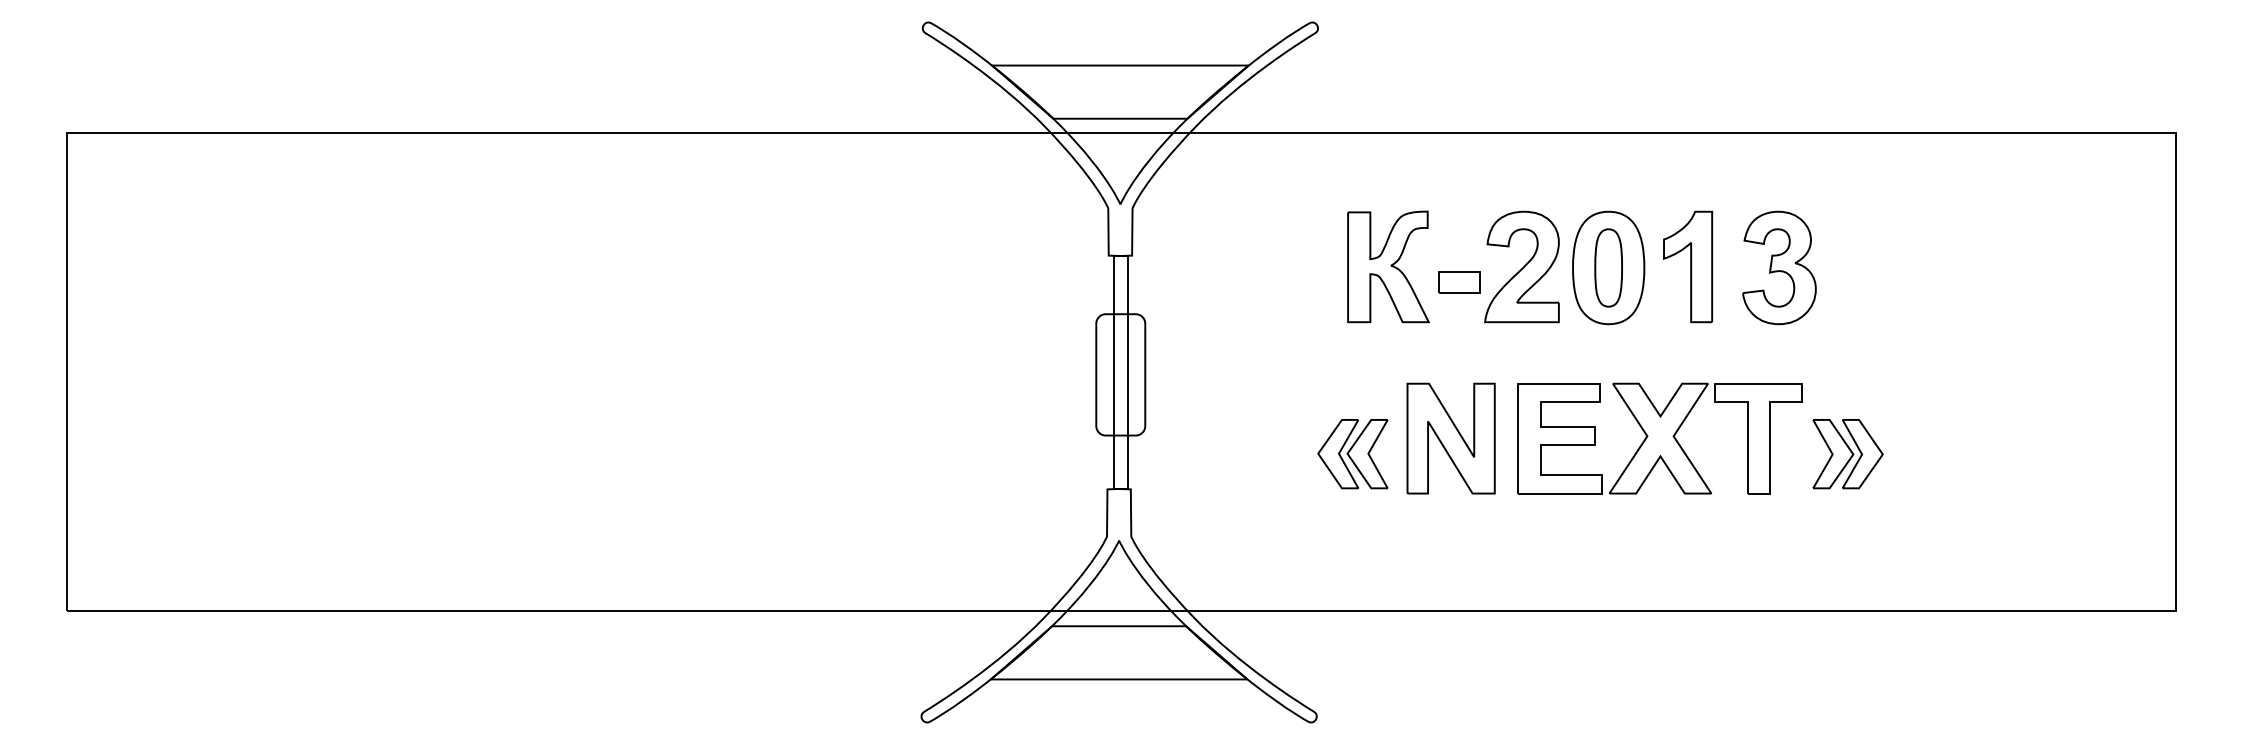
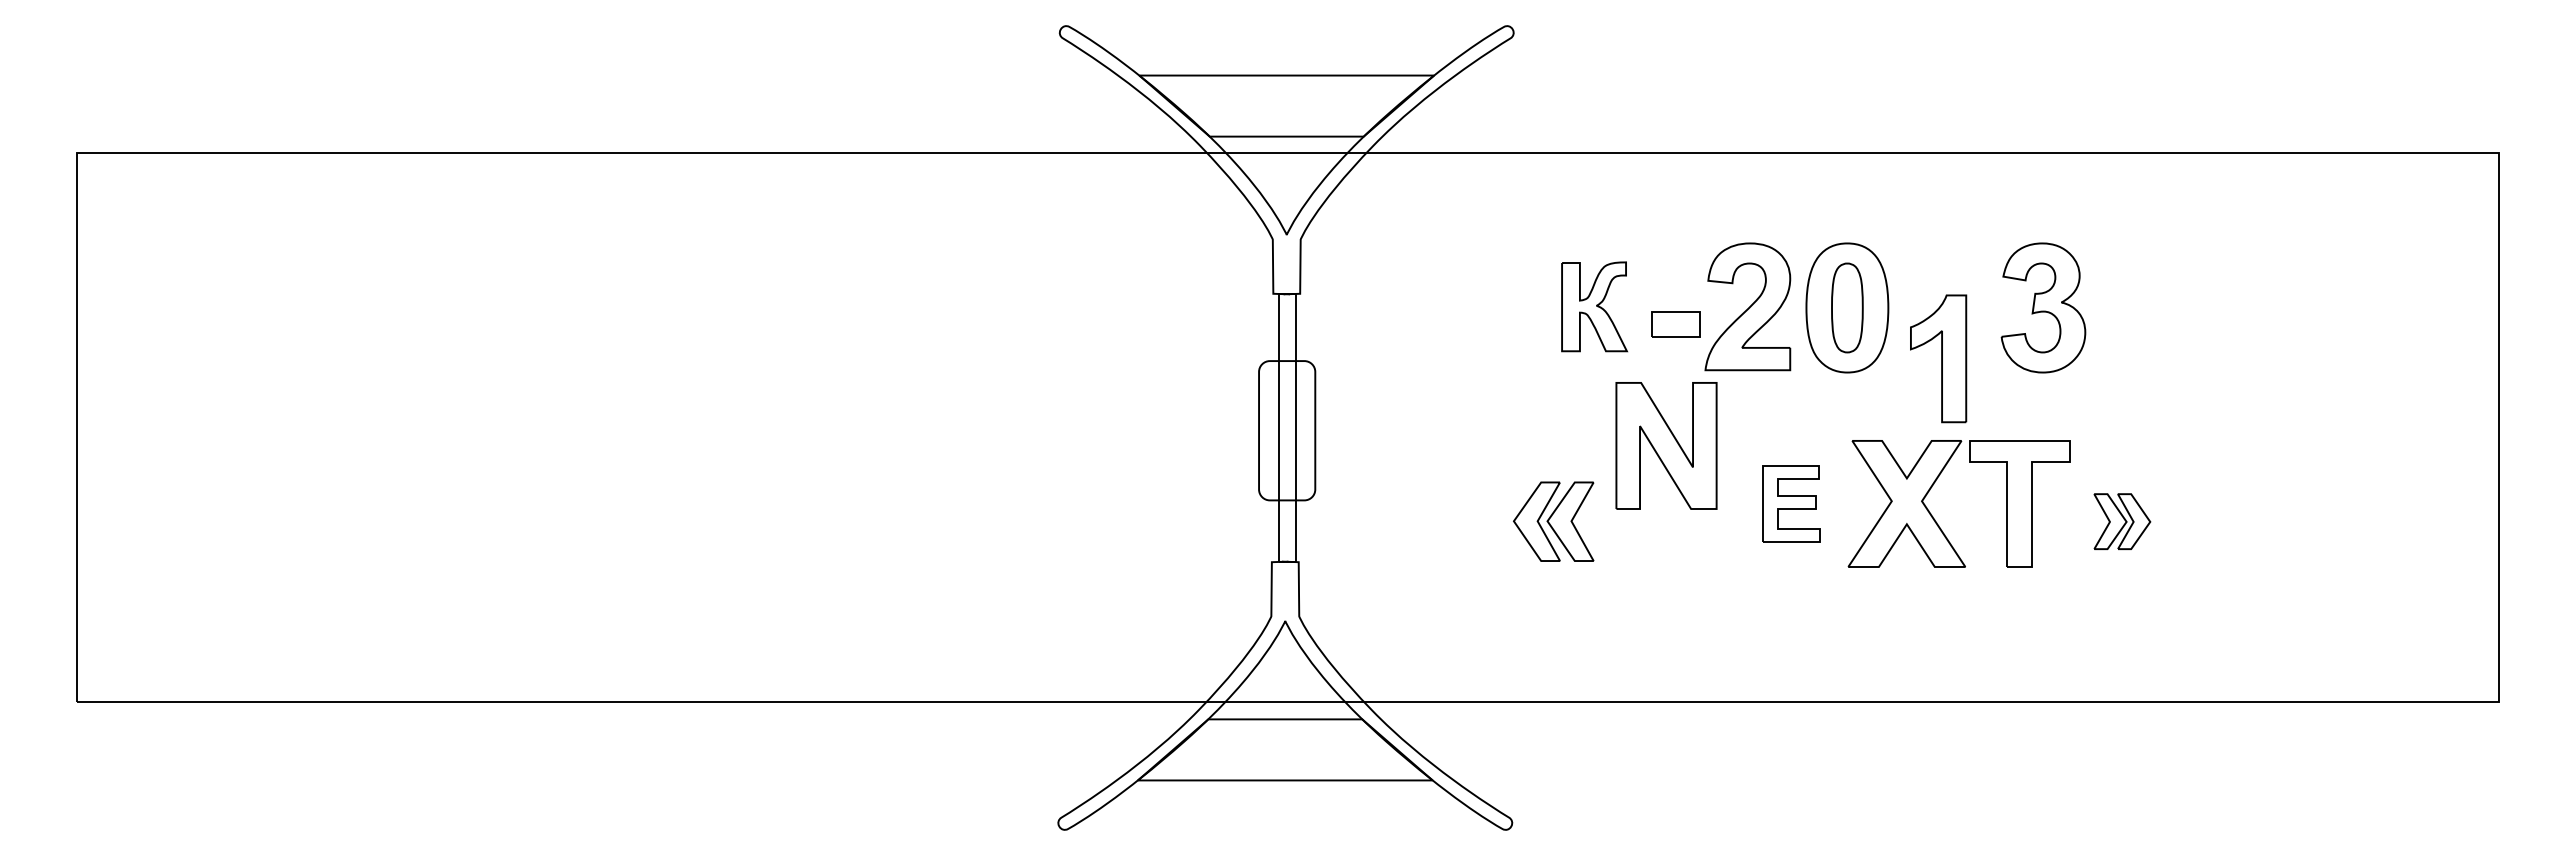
part: (1388, 266) -> (1594, 306), size x0.7
part: (1688, 266) -> (1938, 358), moved
part: (1451, 438) -> (1666, 445), moved
part: (1559, 438) -> (1791, 503), size x0.6
part: (1848, 453) -> (2122, 521), size x0.7

